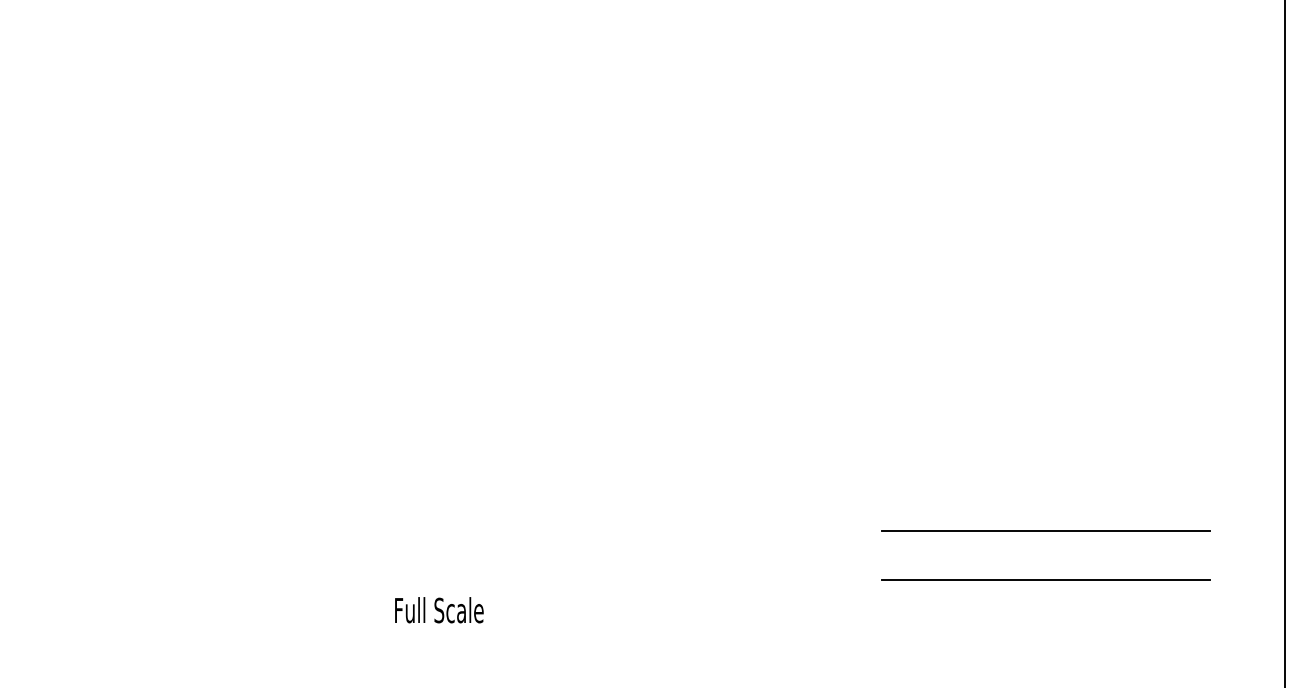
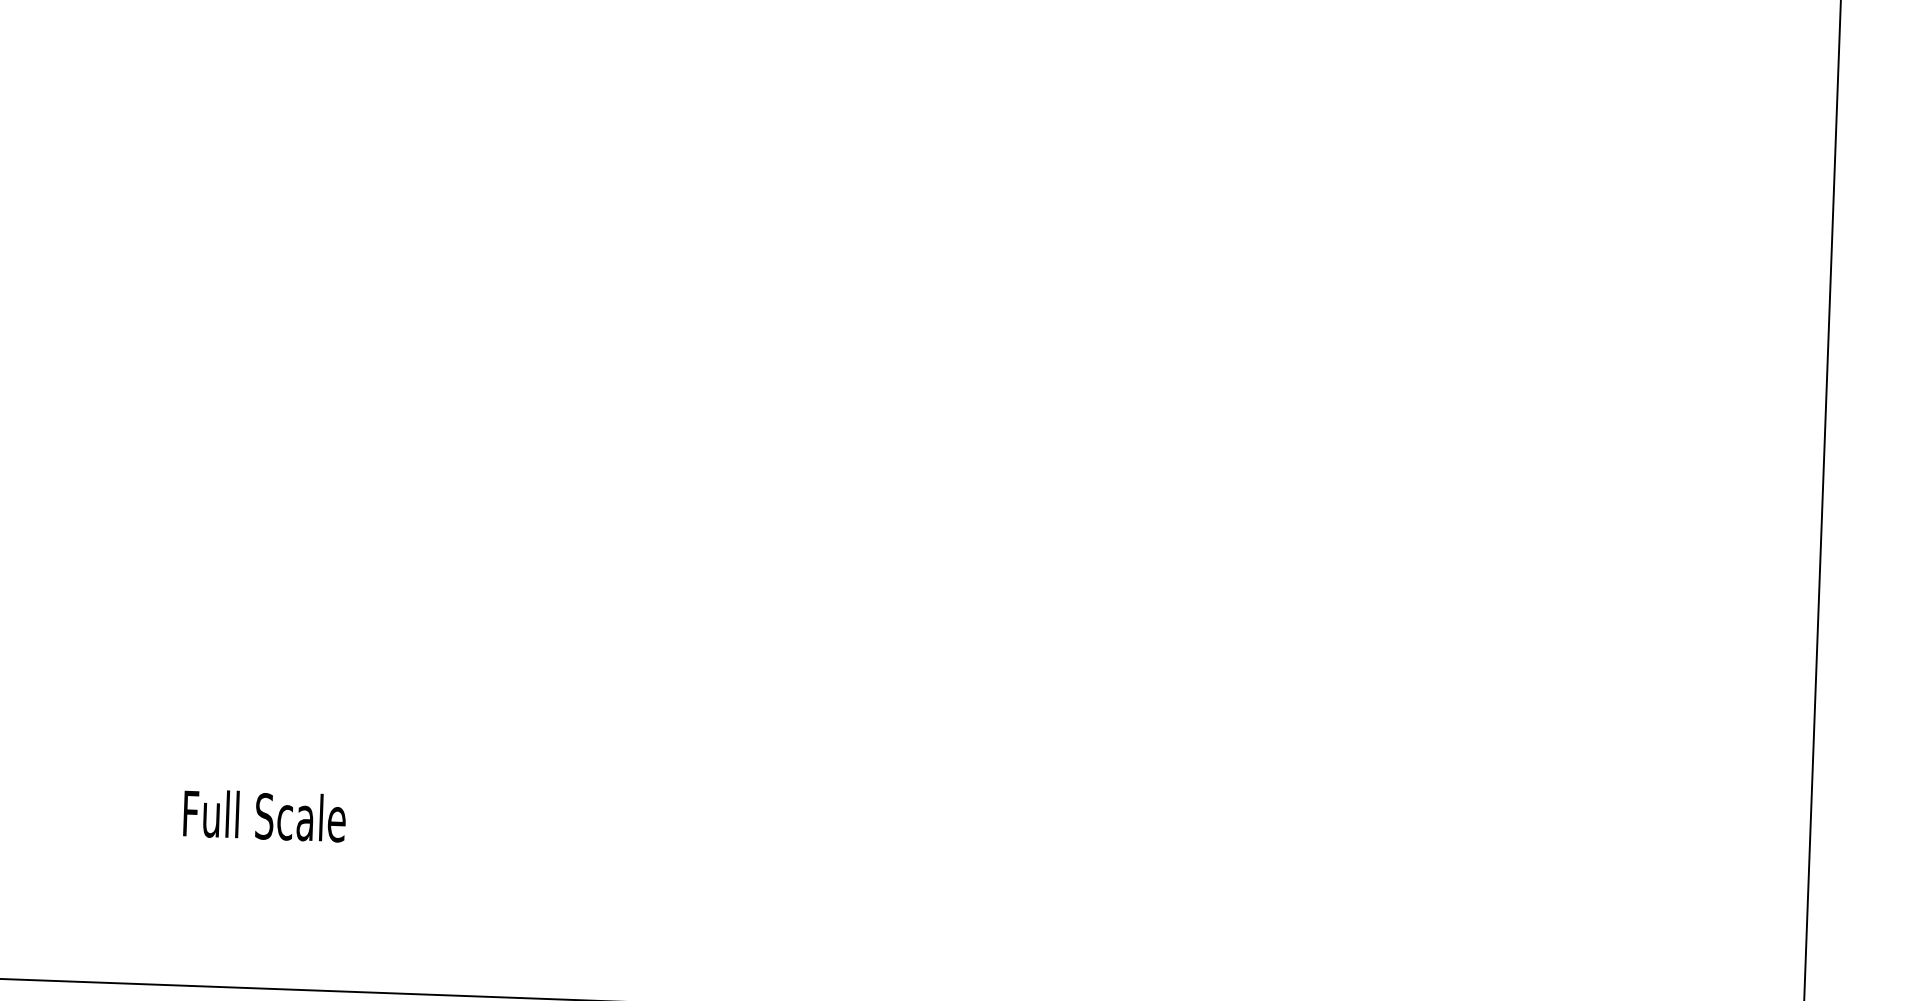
line: (1046, 530) -> (1378, 710), removed
line: (1046, 580) -> (1375, 802), removed

